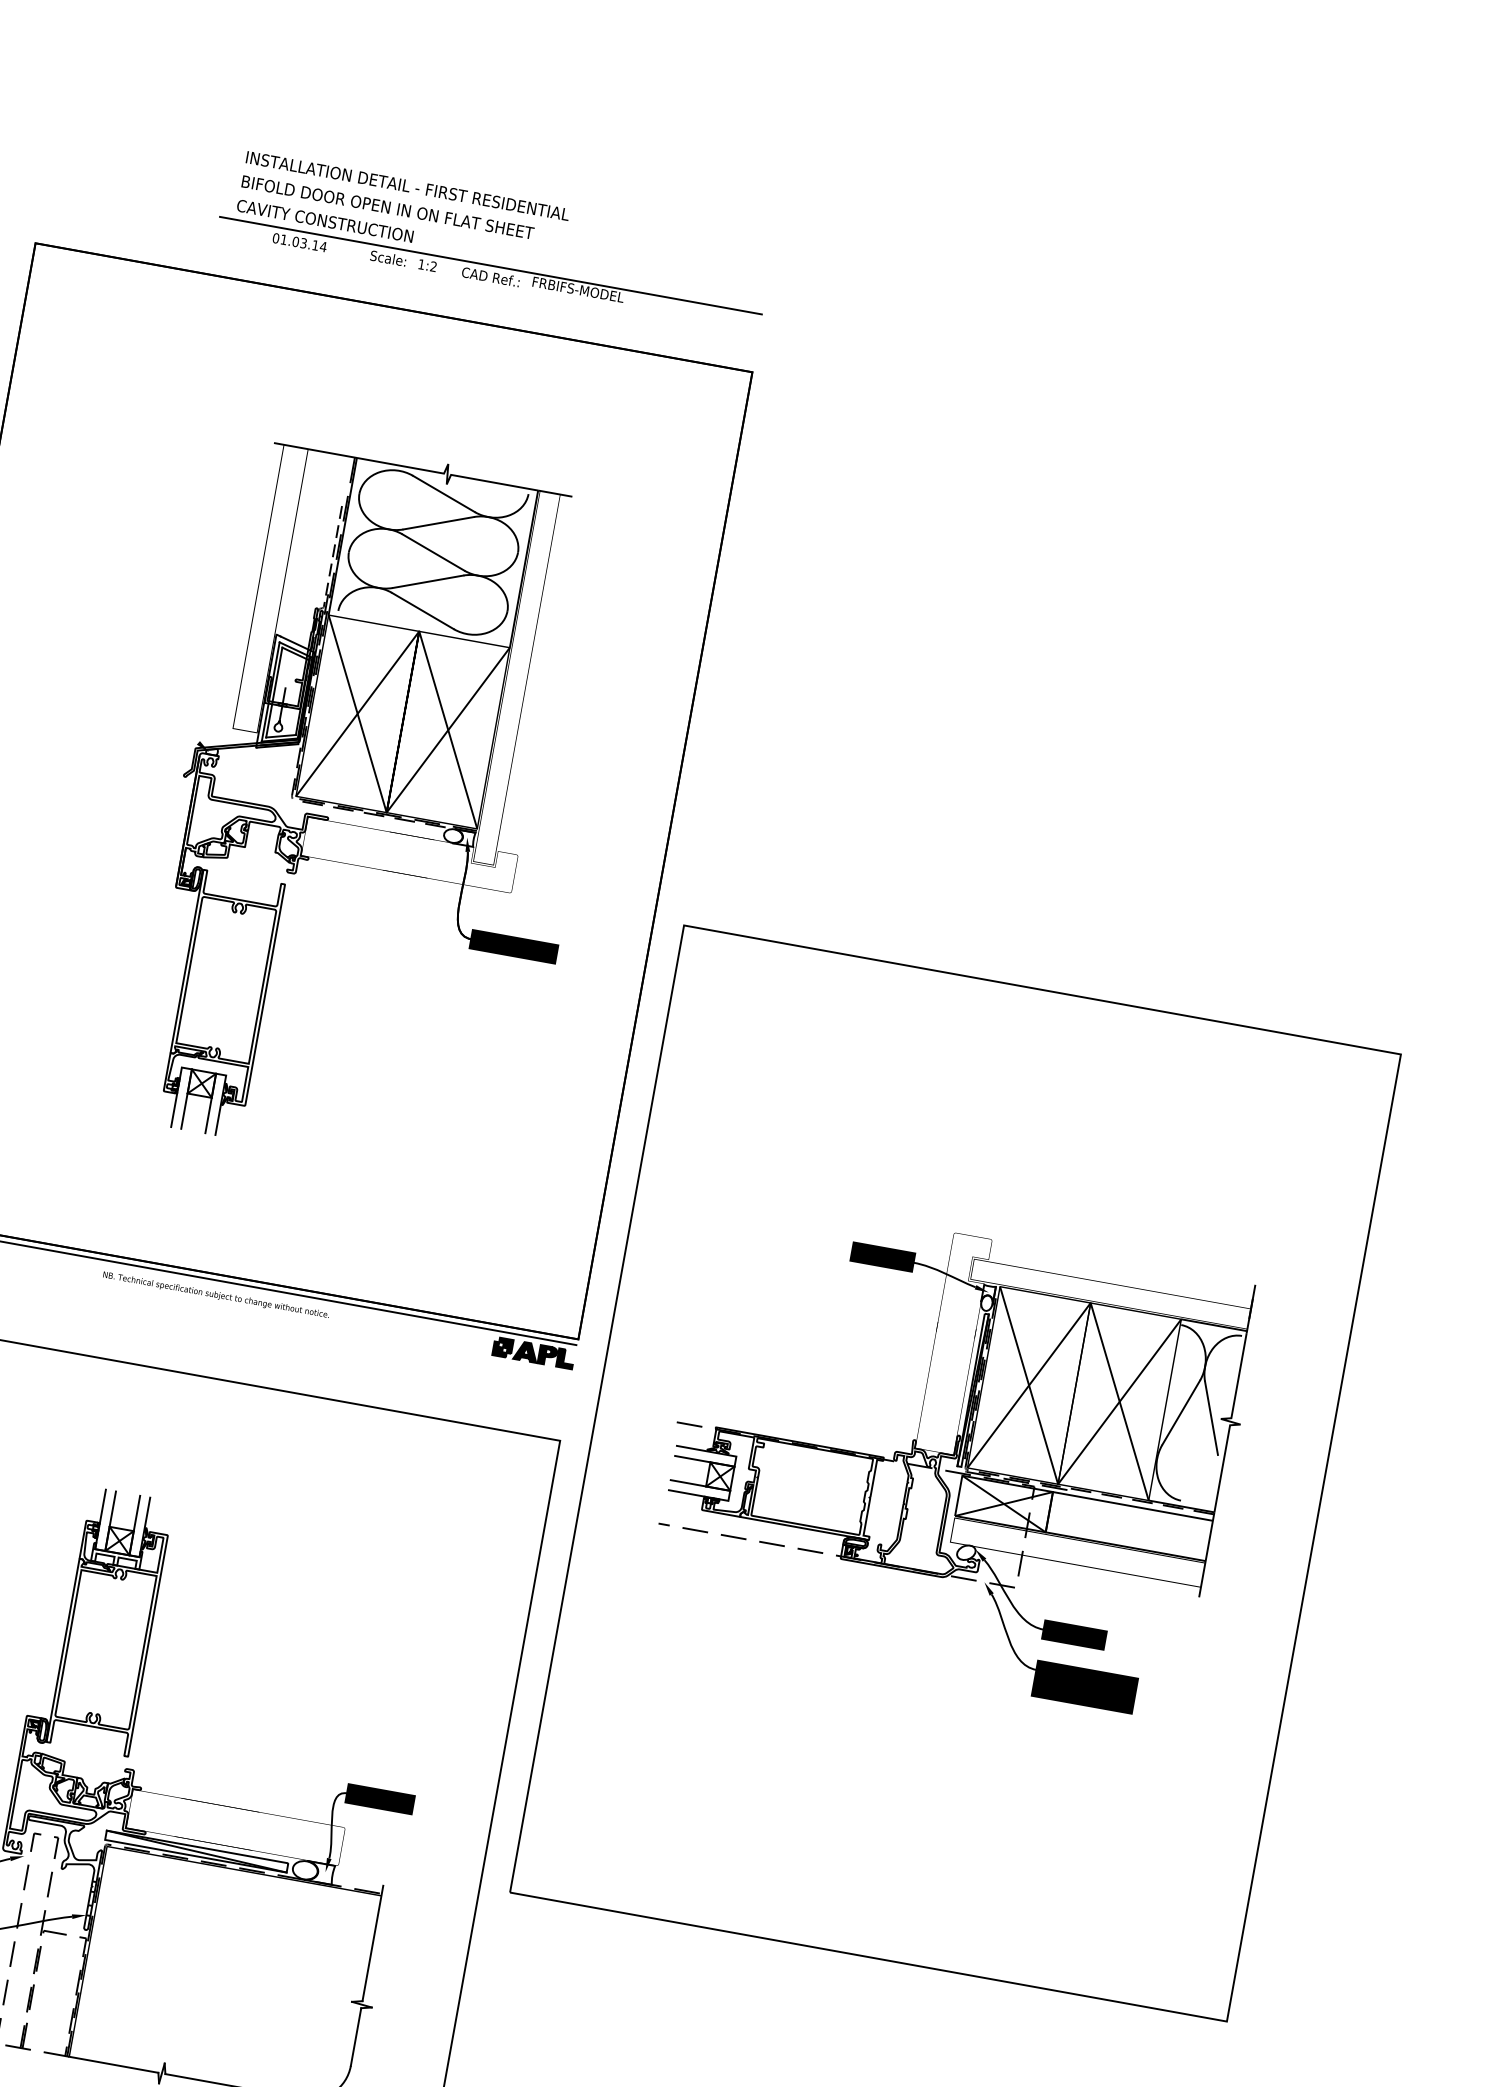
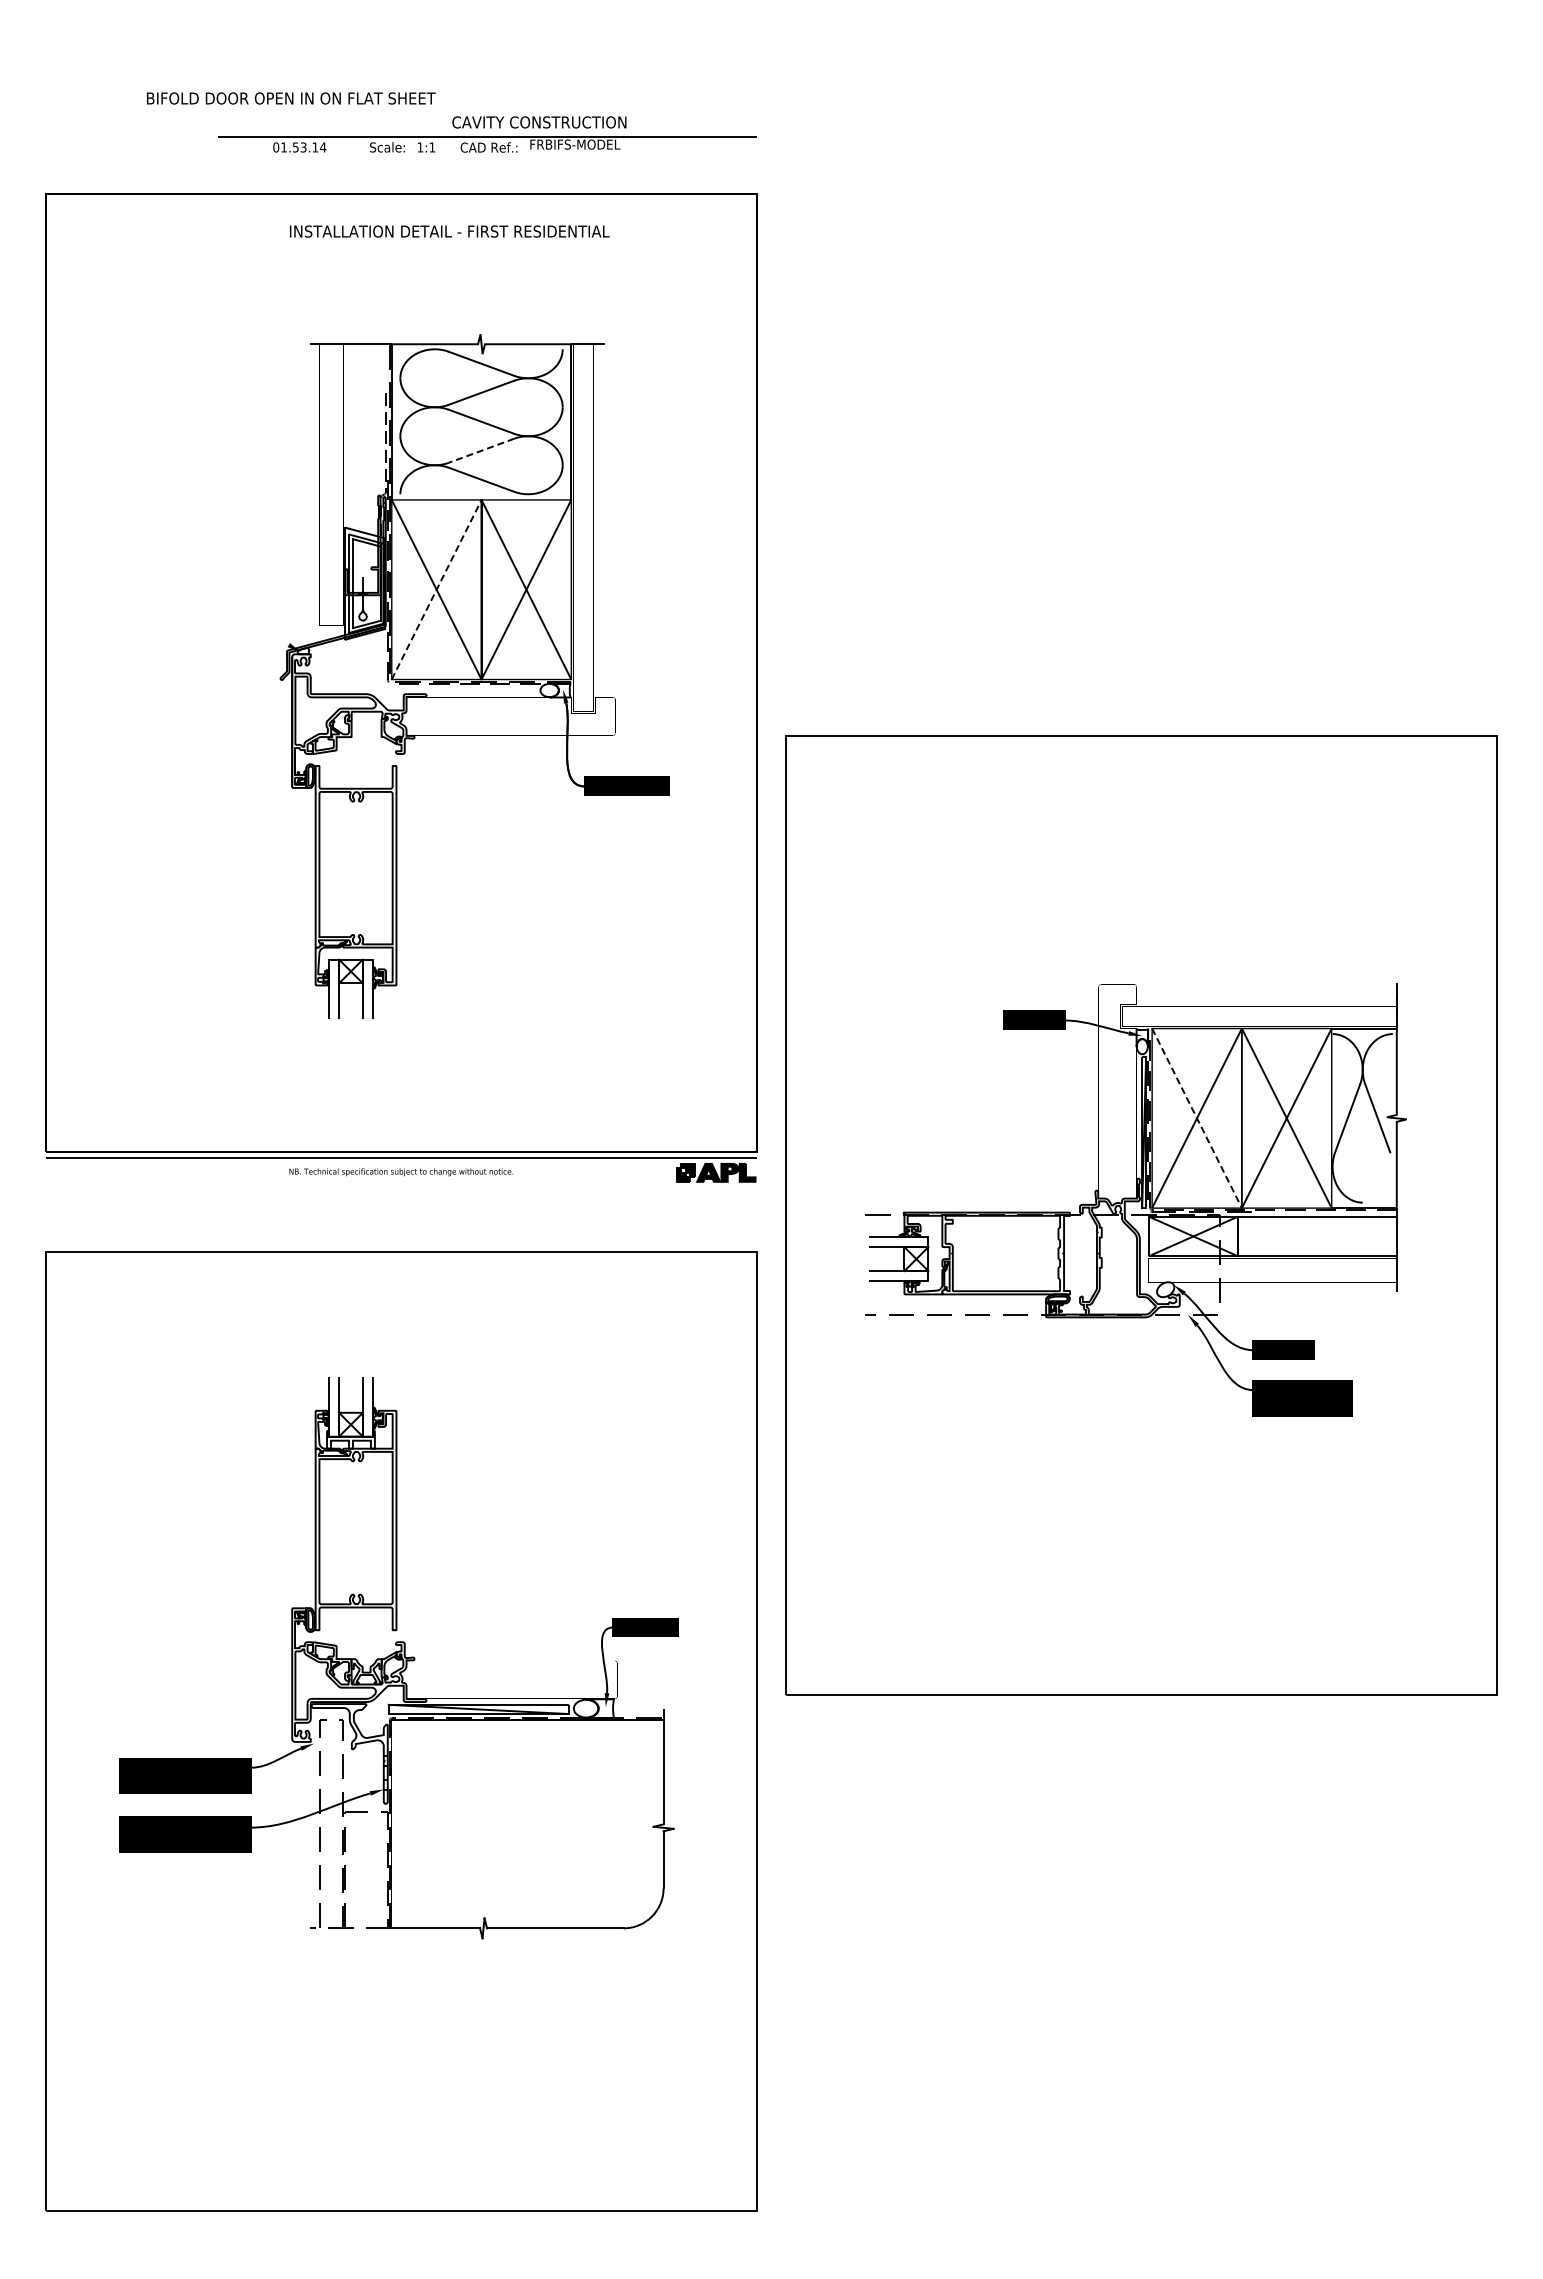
text: (407, 186) -> (449, 231), moved
text: (388, 207) -> (291, 98), moved
text: (325, 221) -> (539, 122), moved
text: (295, 241) -> (295, 147), 01.03.14 -> 01.53.14
text: (432, 266) -> (431, 147), 1:2 -> 1:1
line: (428, 581) -> (481, 450), solid -> dashed
line: (357, 713) -> (436, 589), solid -> dashed
line: (1029, 1385) -> (1197, 1118), solid -> dashed

